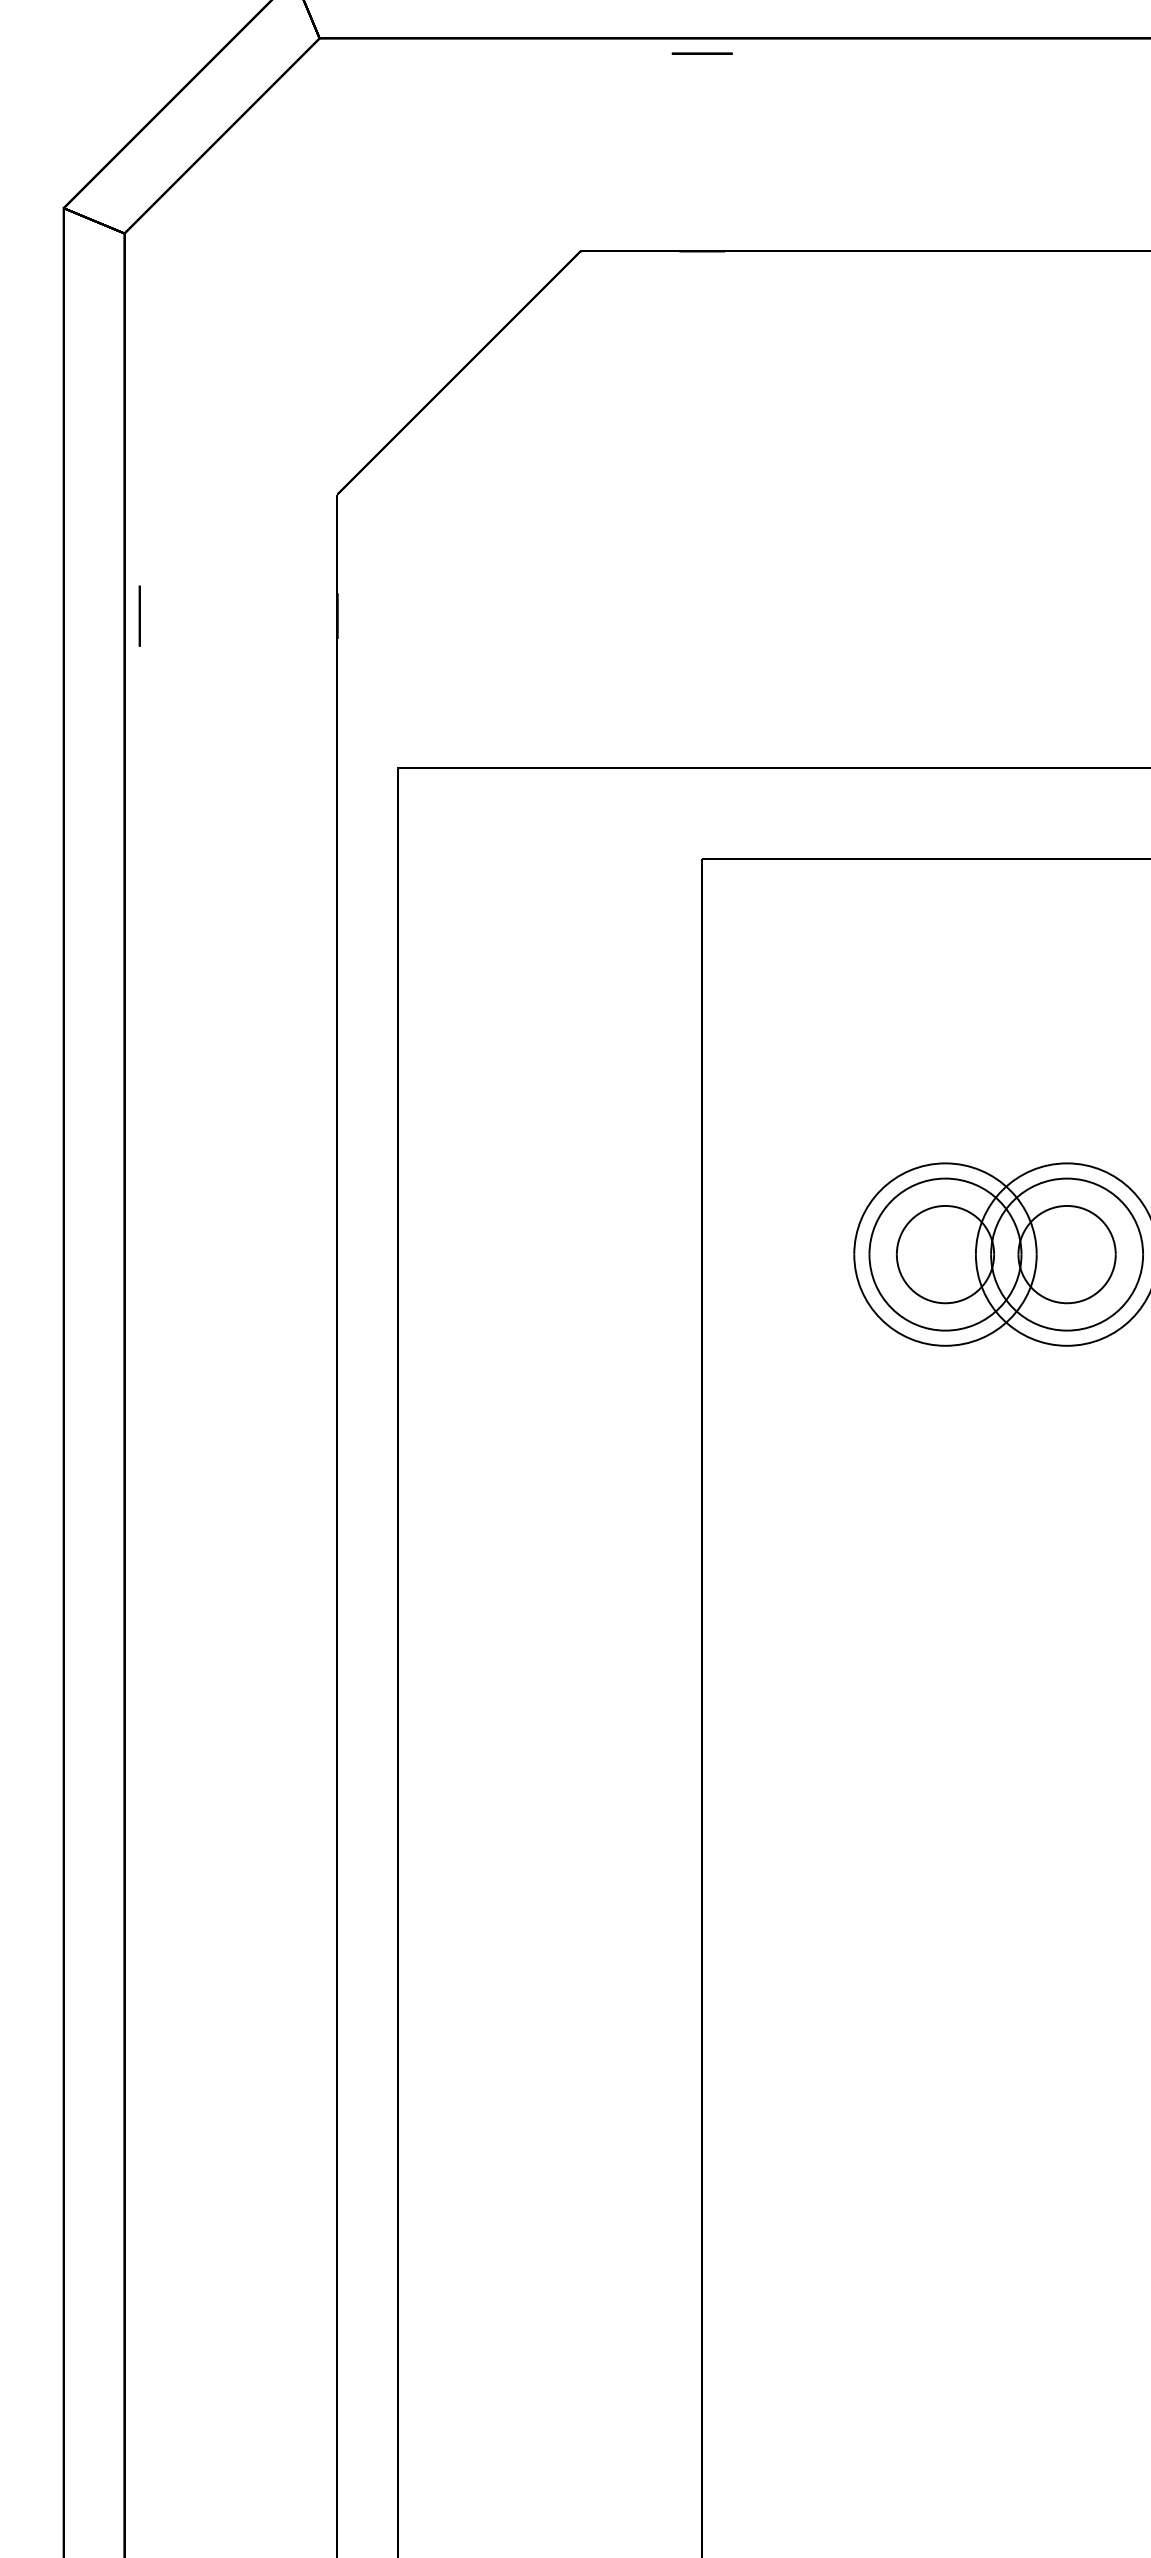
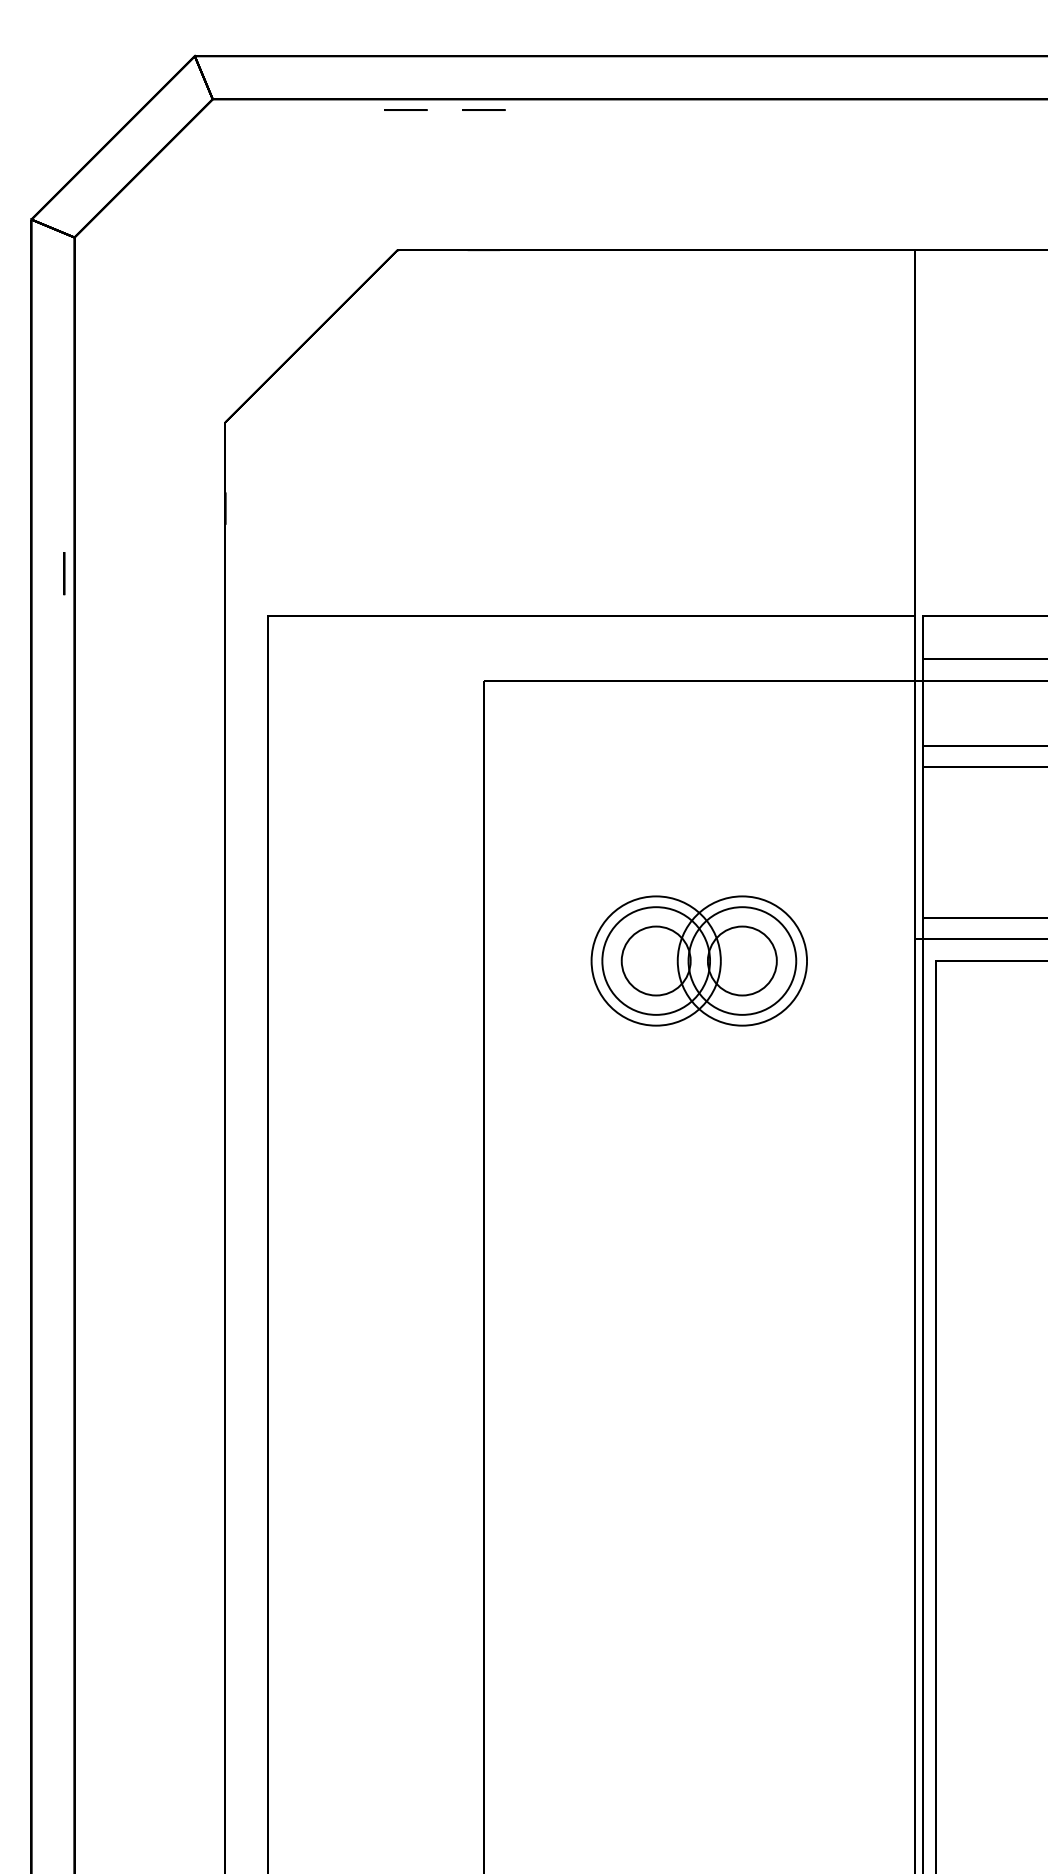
circle: (591, 52) -> (405, 109), added
circle: (140, 615) -> (64, 573), moved

